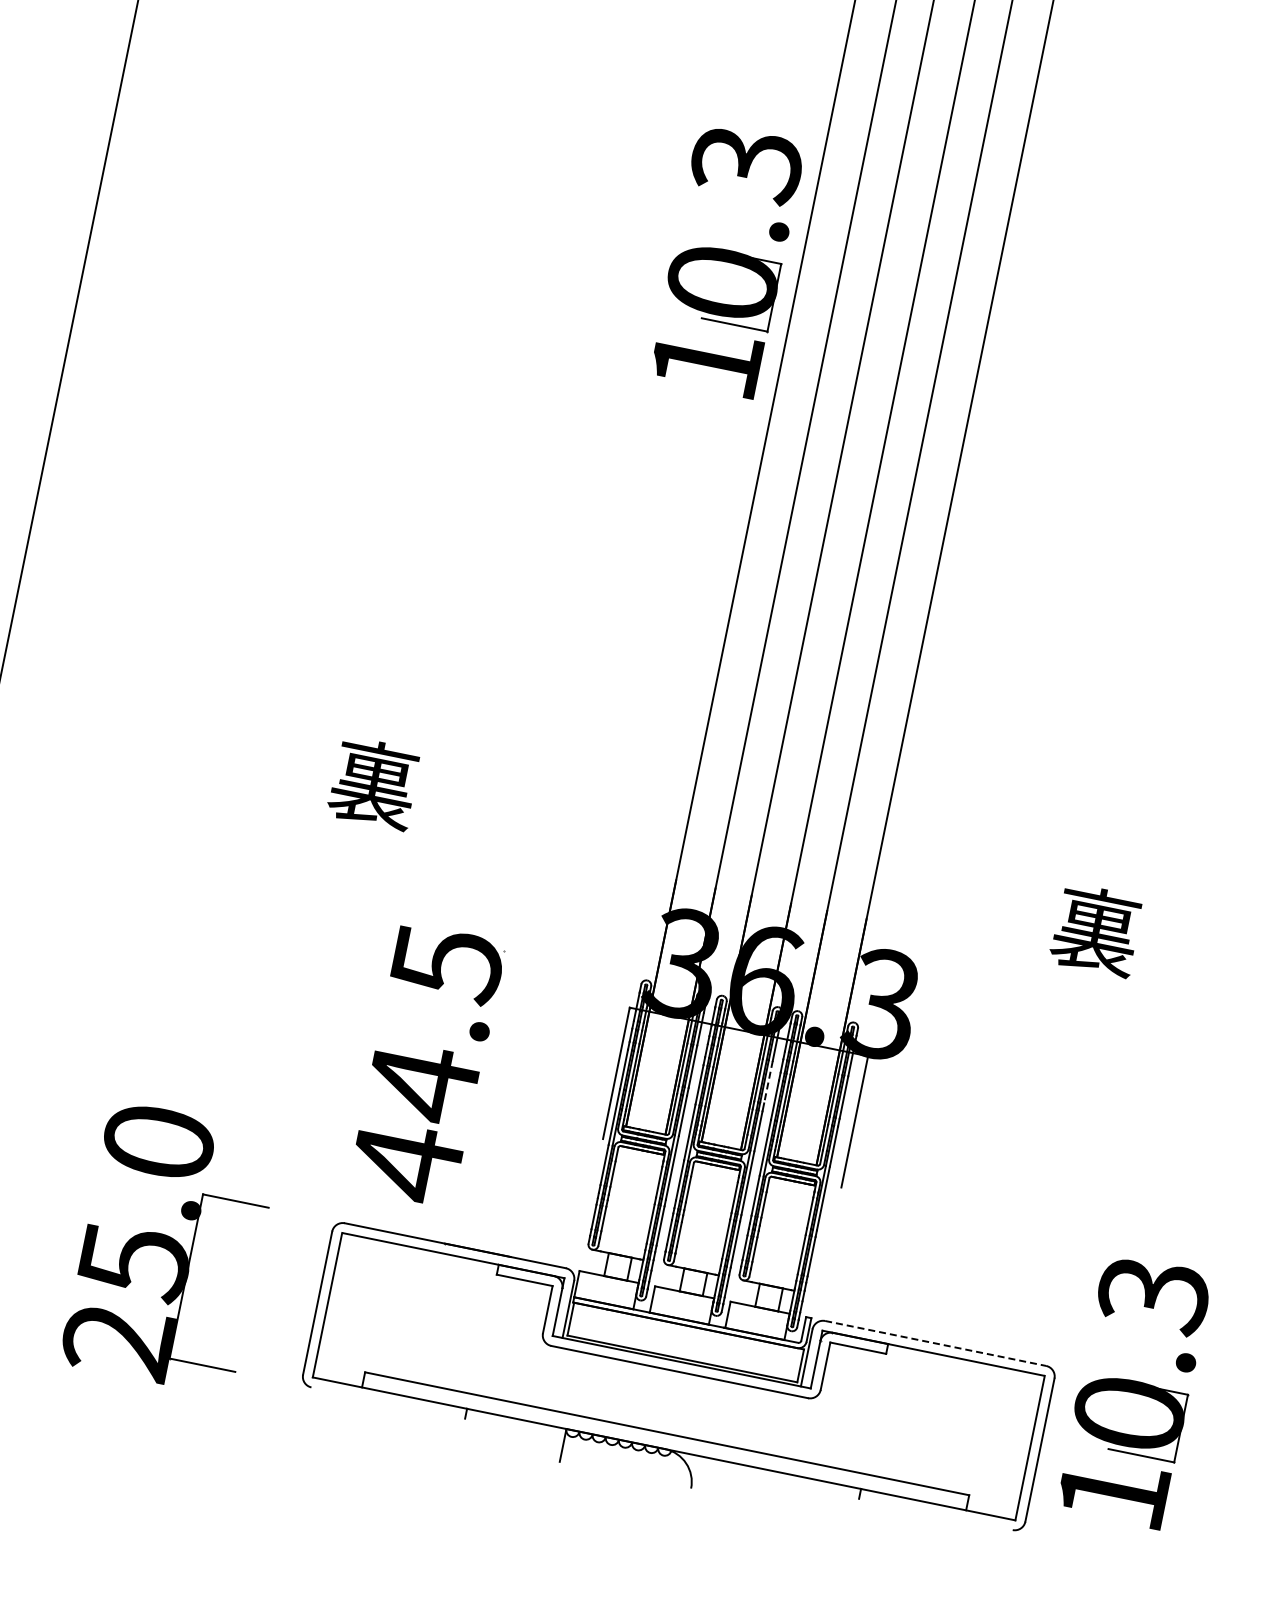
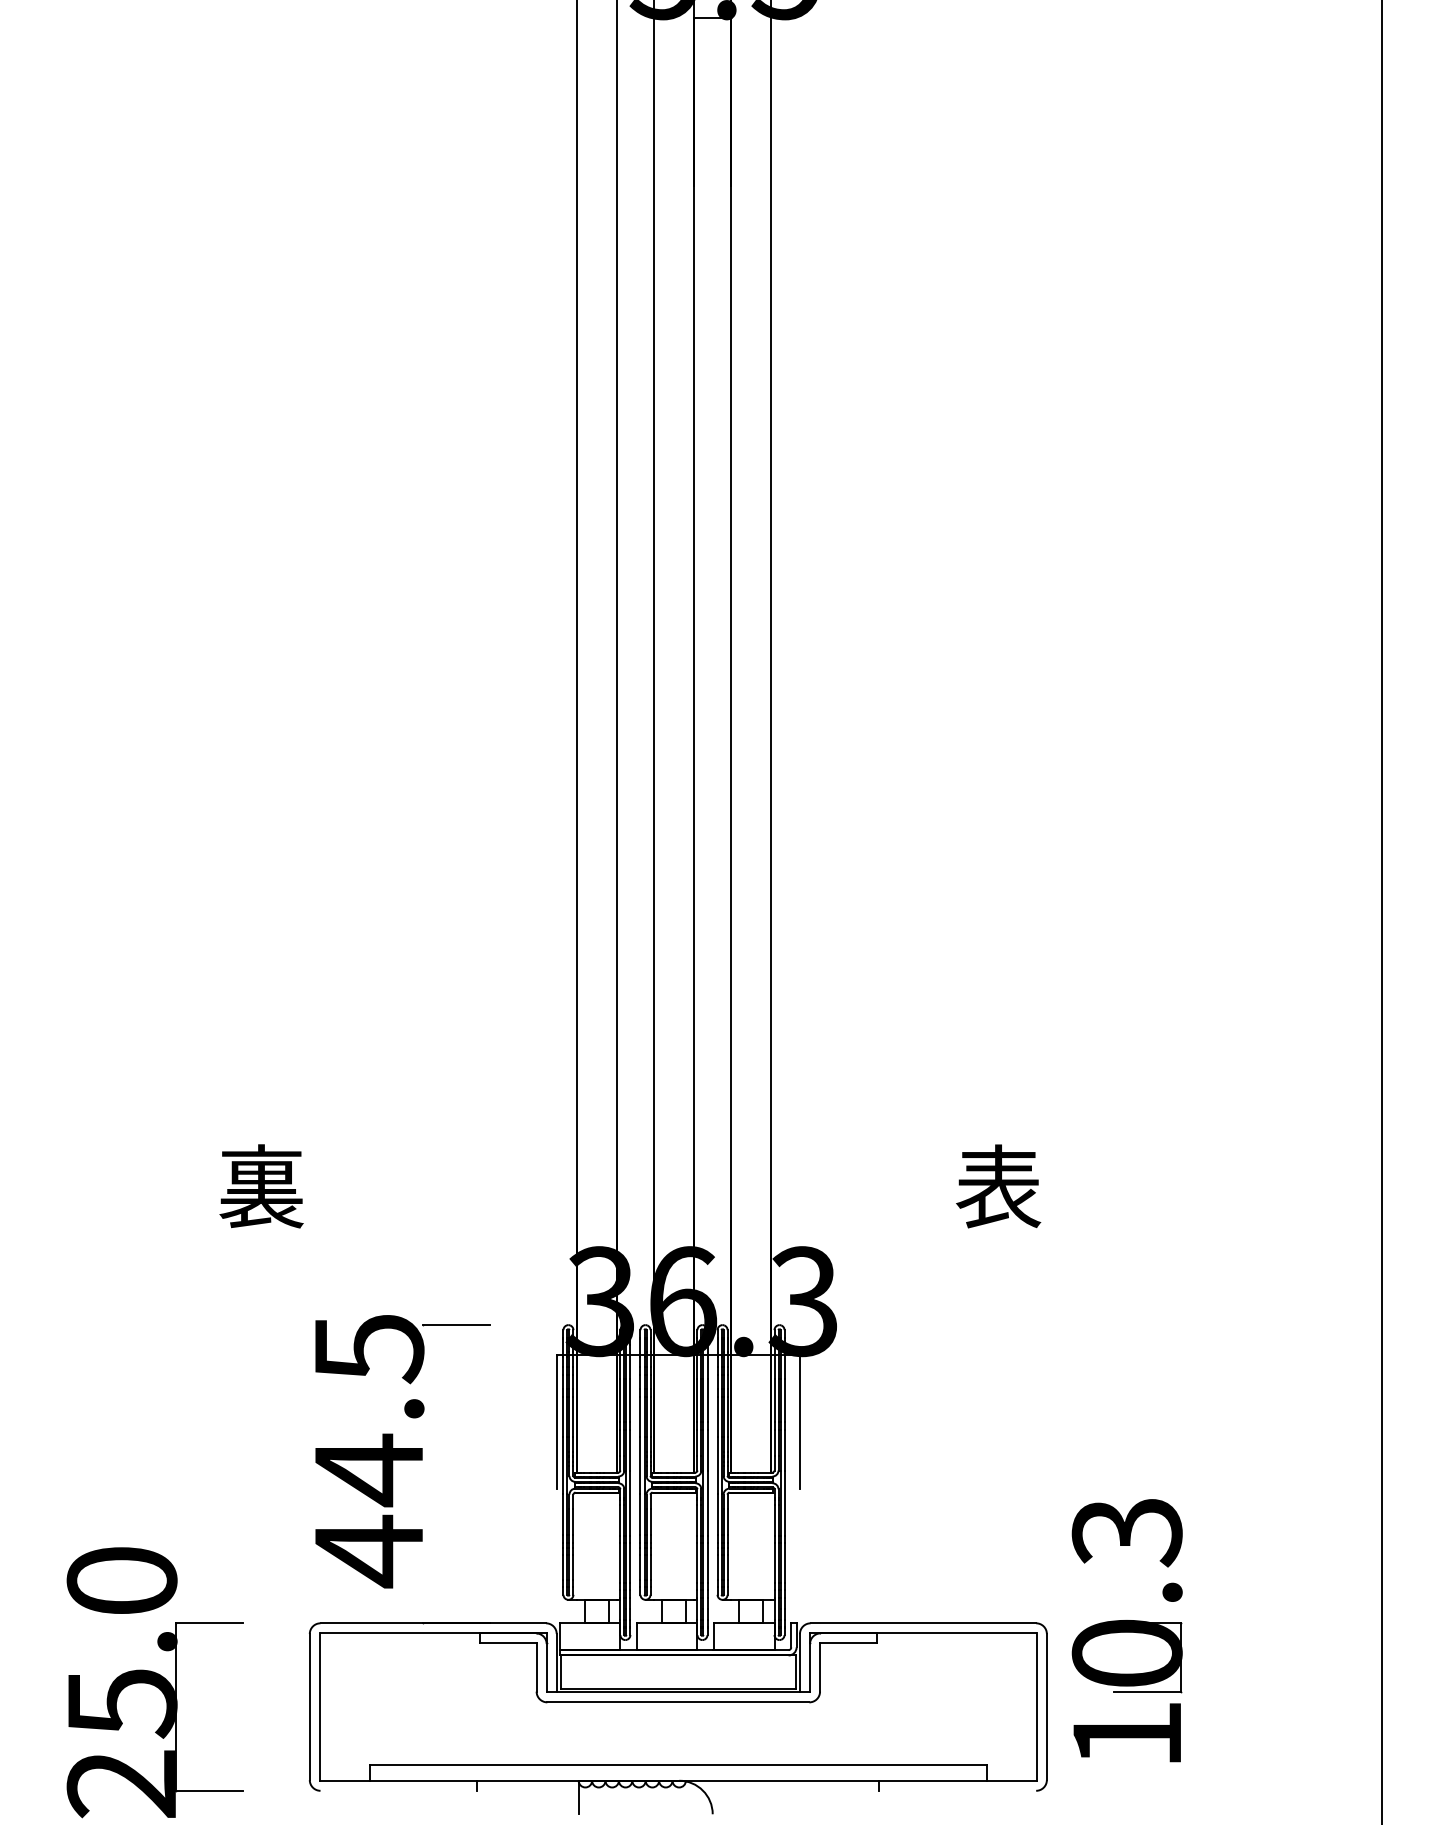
part: (726, 260) -> (502, 603), removed
text: (1096, 930) -> (998, 1186), 裏 -> 表
line: (536, 958) -> (455, 1325), added
line: (768, 1082) -> (707, 1400), dashed -> solid
line: (935, 1343) -> (923, 1623), dashed -> solid

